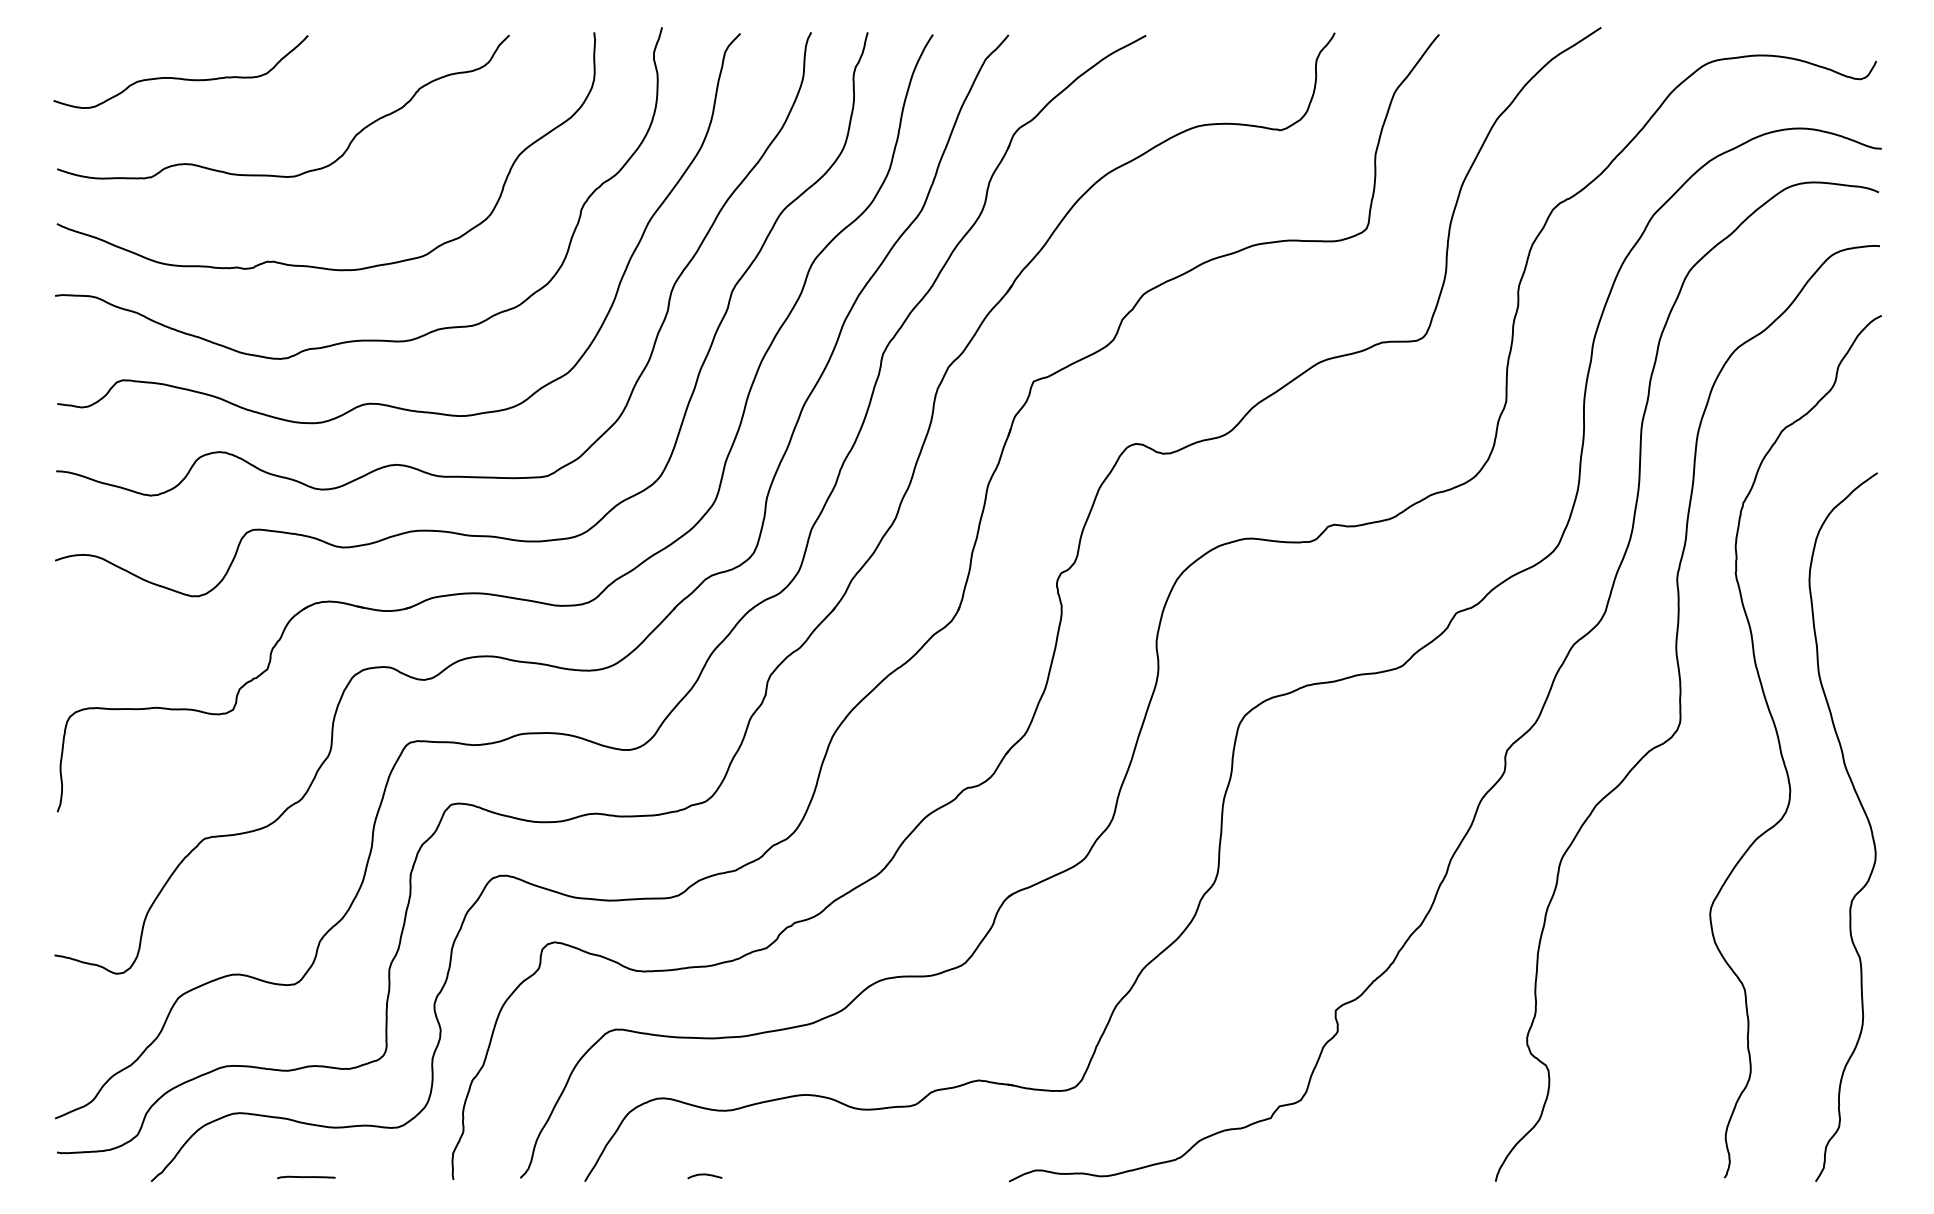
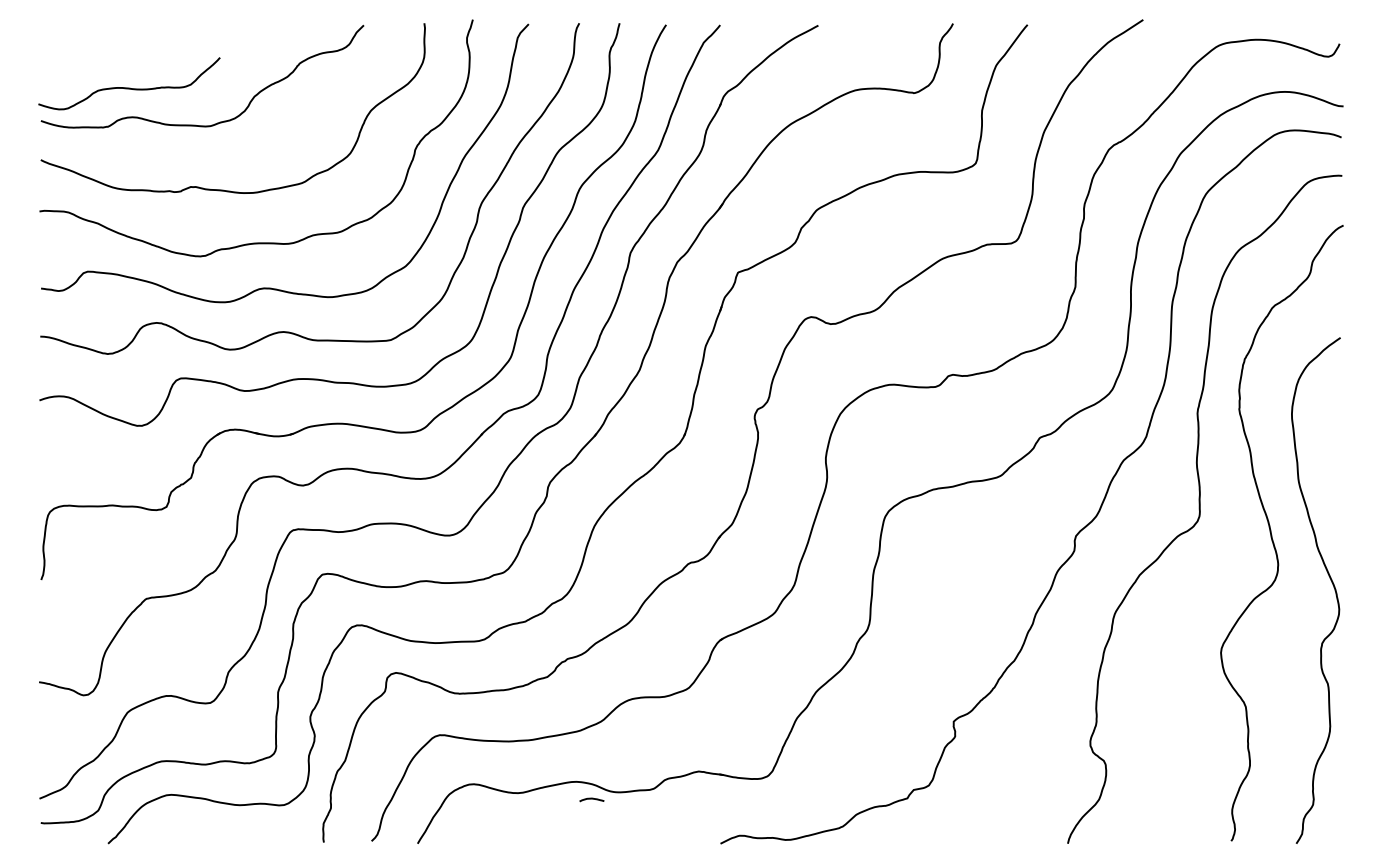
curve: (179, 77) -> (128, 87), moved
curve: (704, 1175) -> (591, 799), moved
curve: (306, 1177) -> (218, 840), removed

